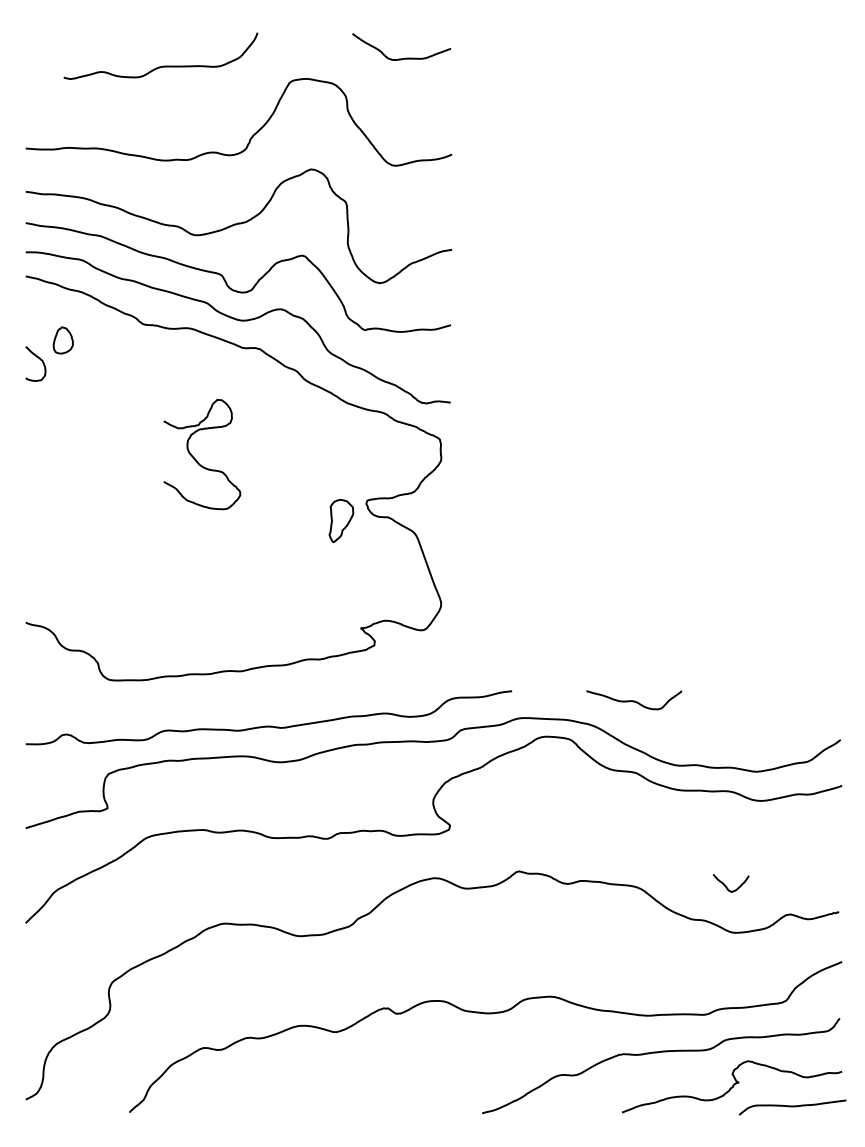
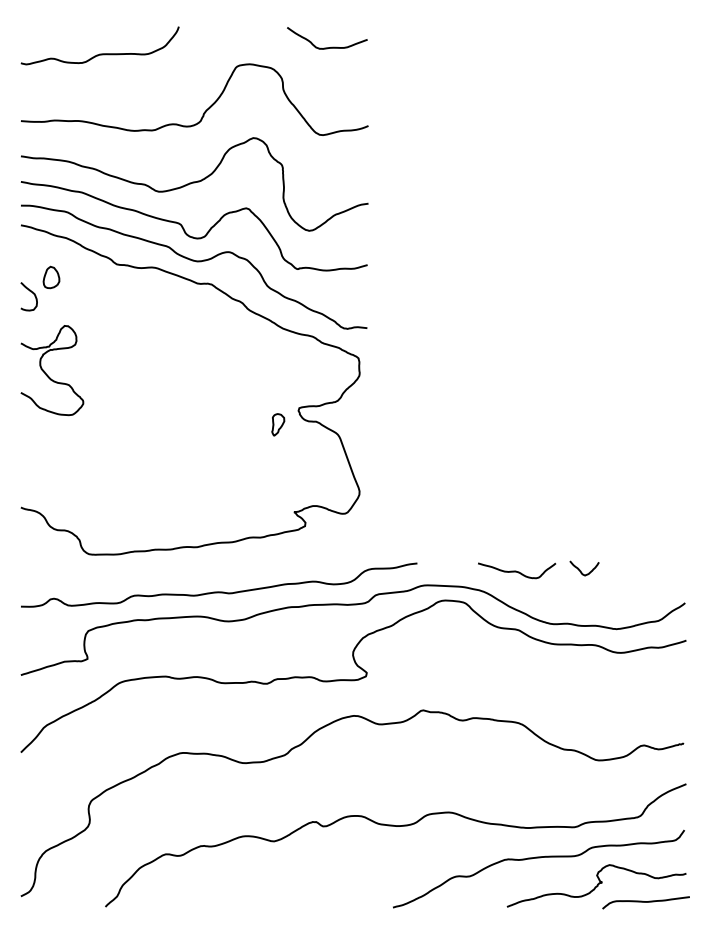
curve: (163, 65) -> (102, 53), moved
curve: (196, 459) -> (47, 374), moved
part: (341, 521) -> (278, 425), size x0.62
curve: (726, 885) -> (580, 570), moved

